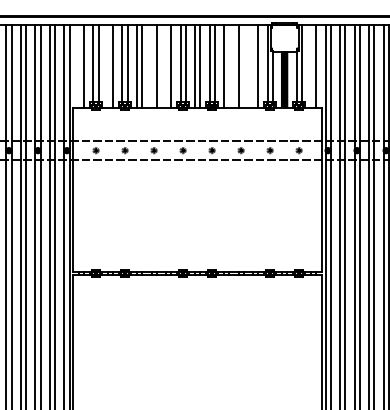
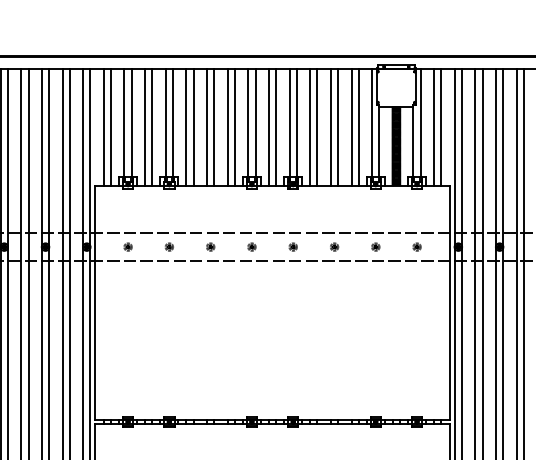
line: (78, 66) -> (103, 127), added
line: (107, 66) -> (144, 127), added
line: (151, 66) -> (207, 127), added
line: (166, 66) -> (228, 127), added
line: (229, 66) -> (318, 127), added
line: (243, 66) -> (337, 127), added
line: (253, 66) -> (352, 127), added
line: (311, 66) -> (434, 127), added

